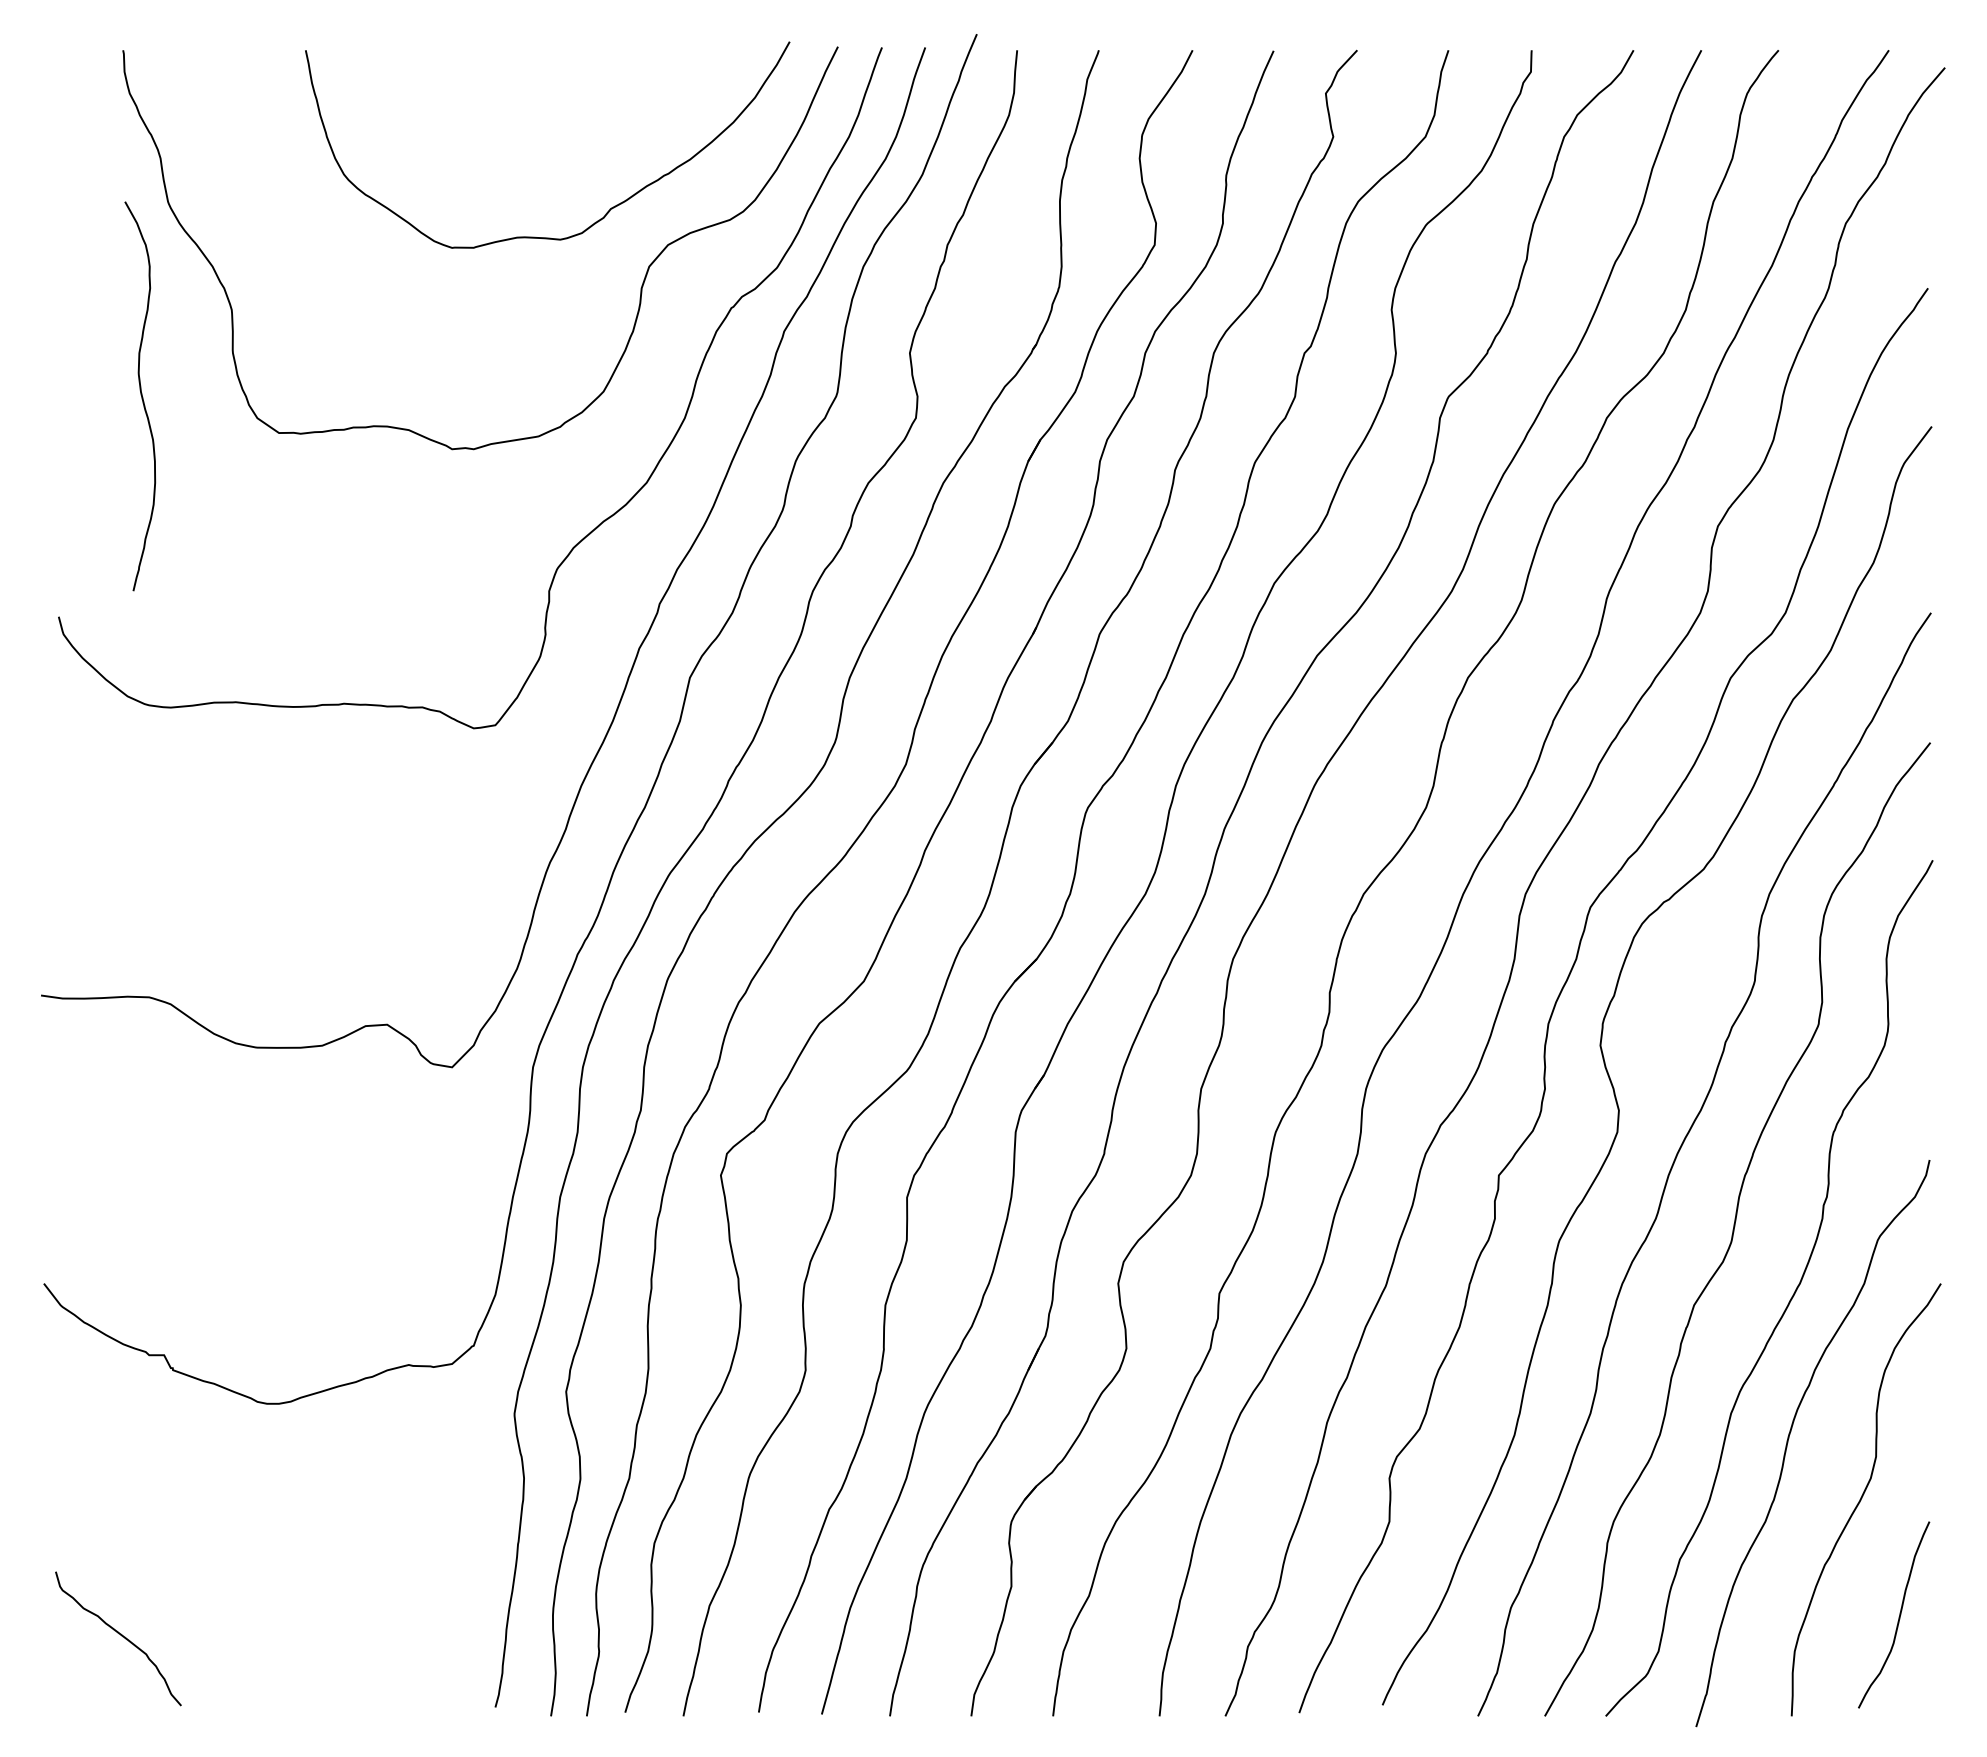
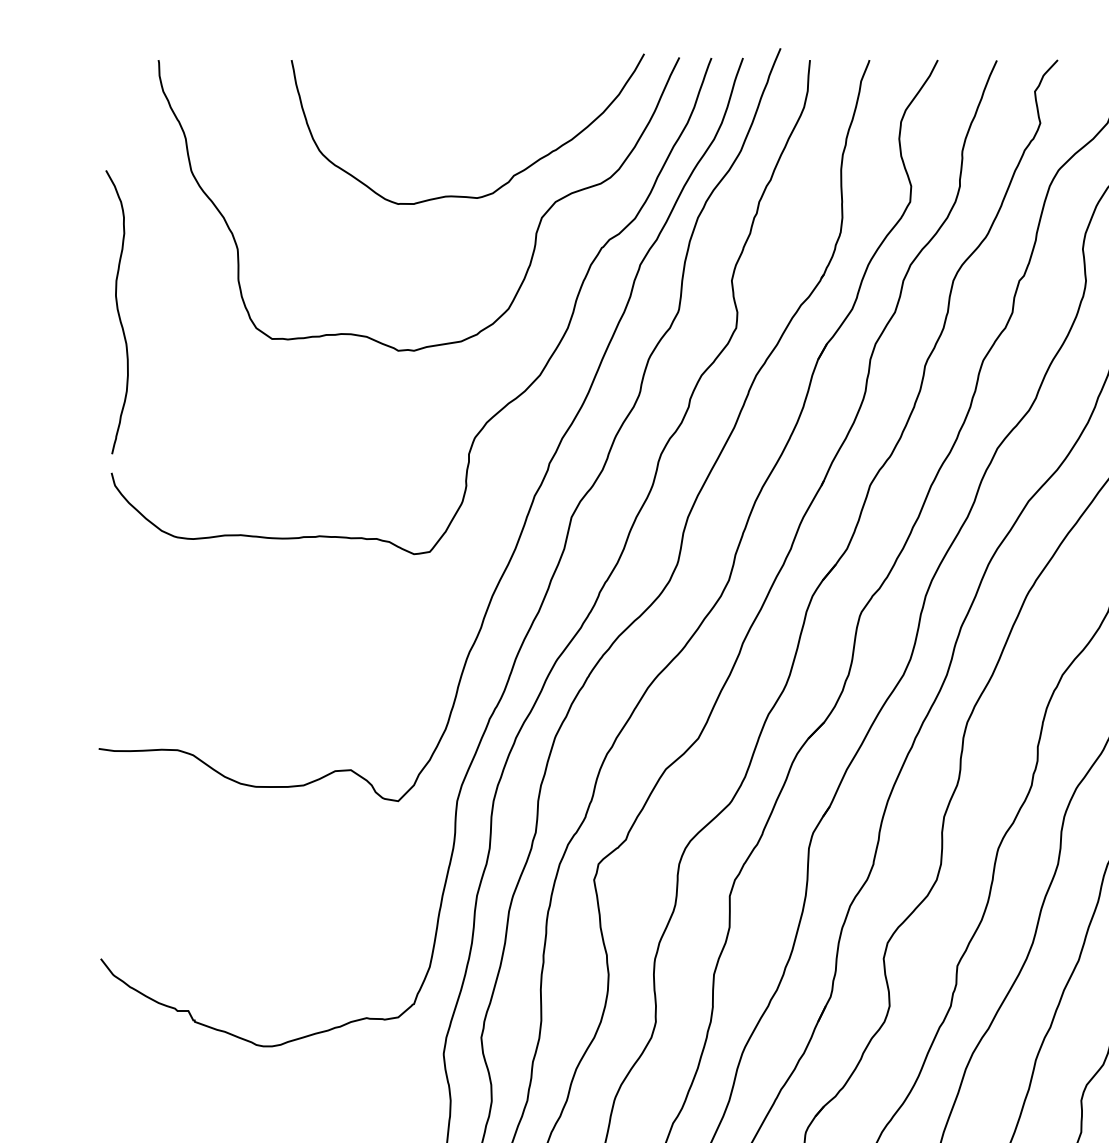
curve: (140, 395) -> (117, 311), moved

